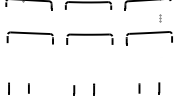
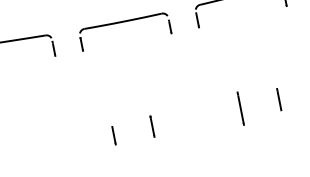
part: (28, 88) -> (24, 150), removed
part: (139, 88) -> (240, 107), size x1.6

